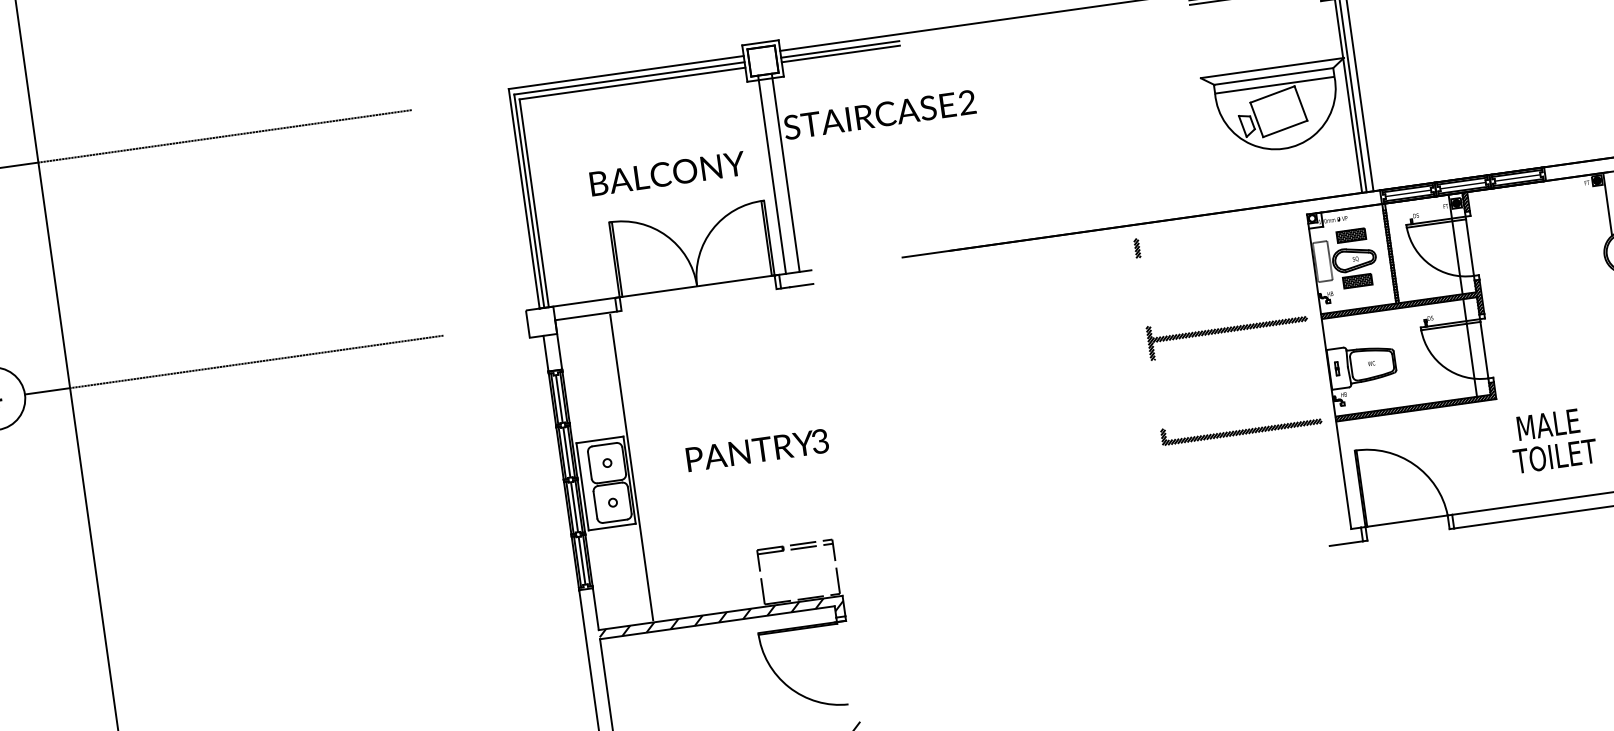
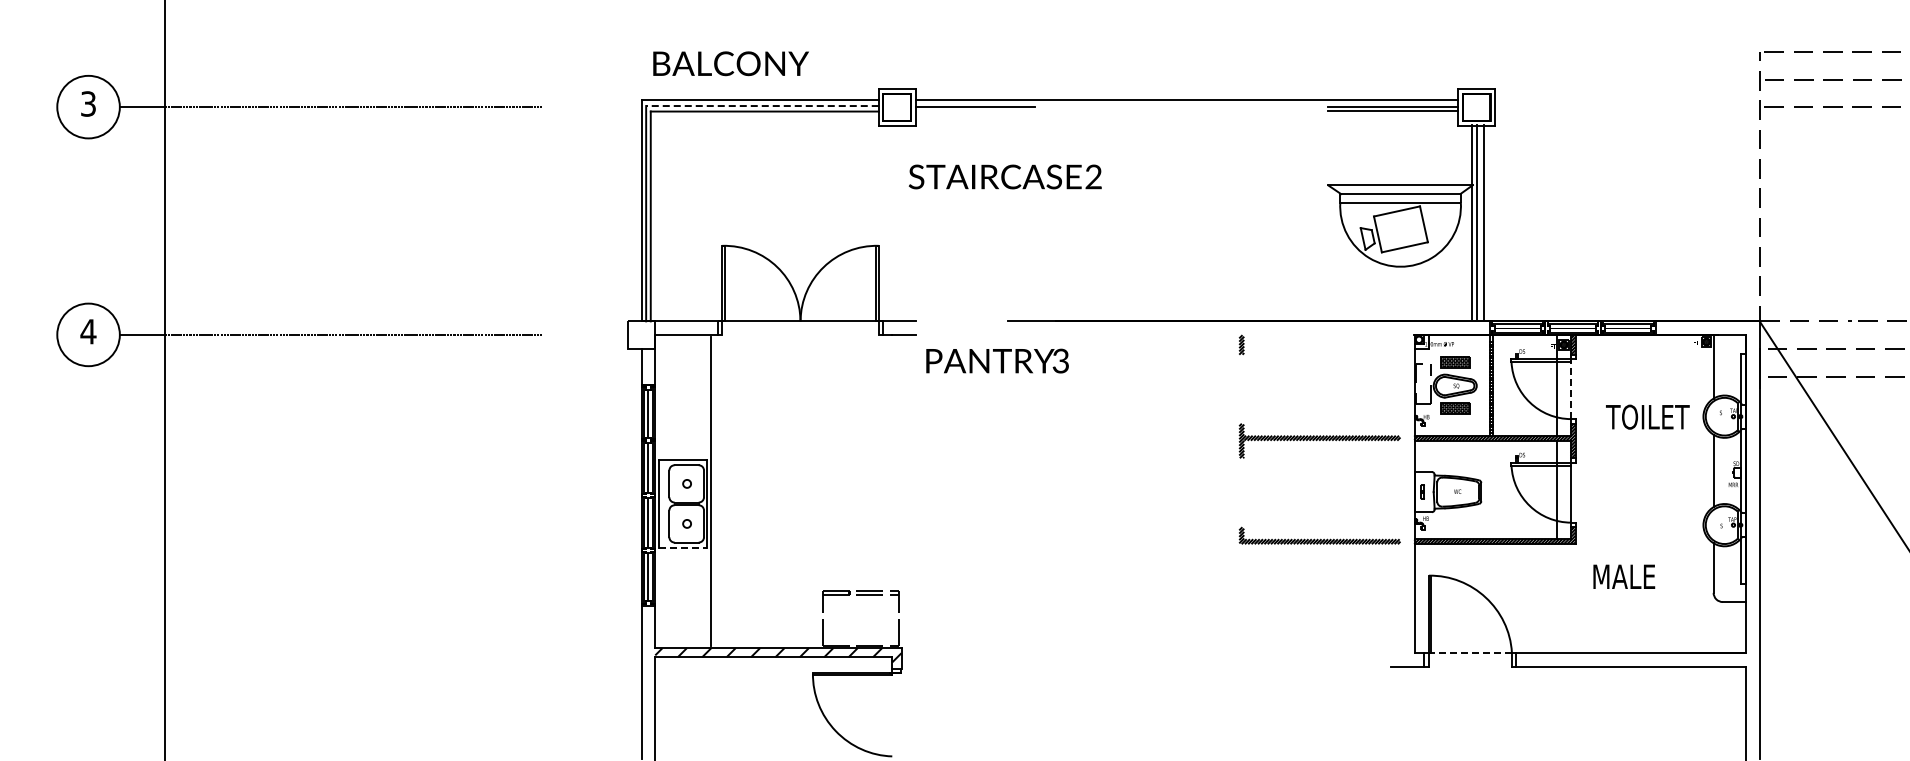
line: (840, 54) -> (974, 111), removed
line: (628, 79) -> (761, 106), solid -> dashed
line: (786, 172) -> (904, 221), removed
text: (667, 173) -> (730, 63), moved
line: (772, 174) -> (890, 221), removed
line: (1470, 247) -> (1571, 390), solid -> dashed
text: (757, 449) -> (997, 360), moved
text: (1555, 455) -> (1647, 416), moved
line: (1407, 520) -> (1471, 652), solid -> dashed
line: (611, 526) -> (682, 547), solid -> dashed

